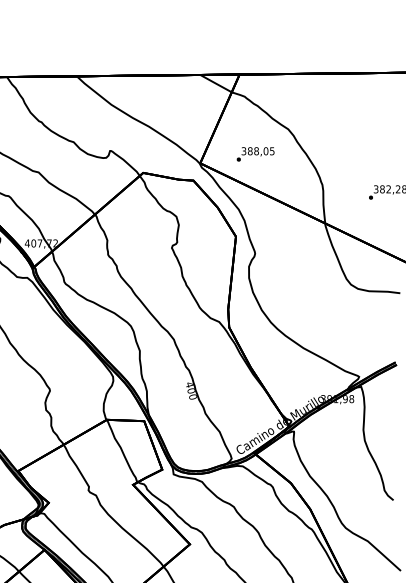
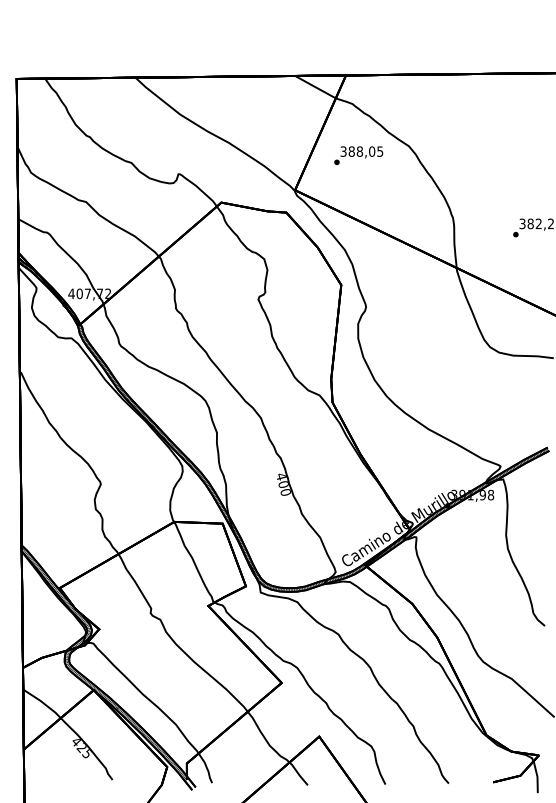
text: (255, 154) -> (358, 155), moved

